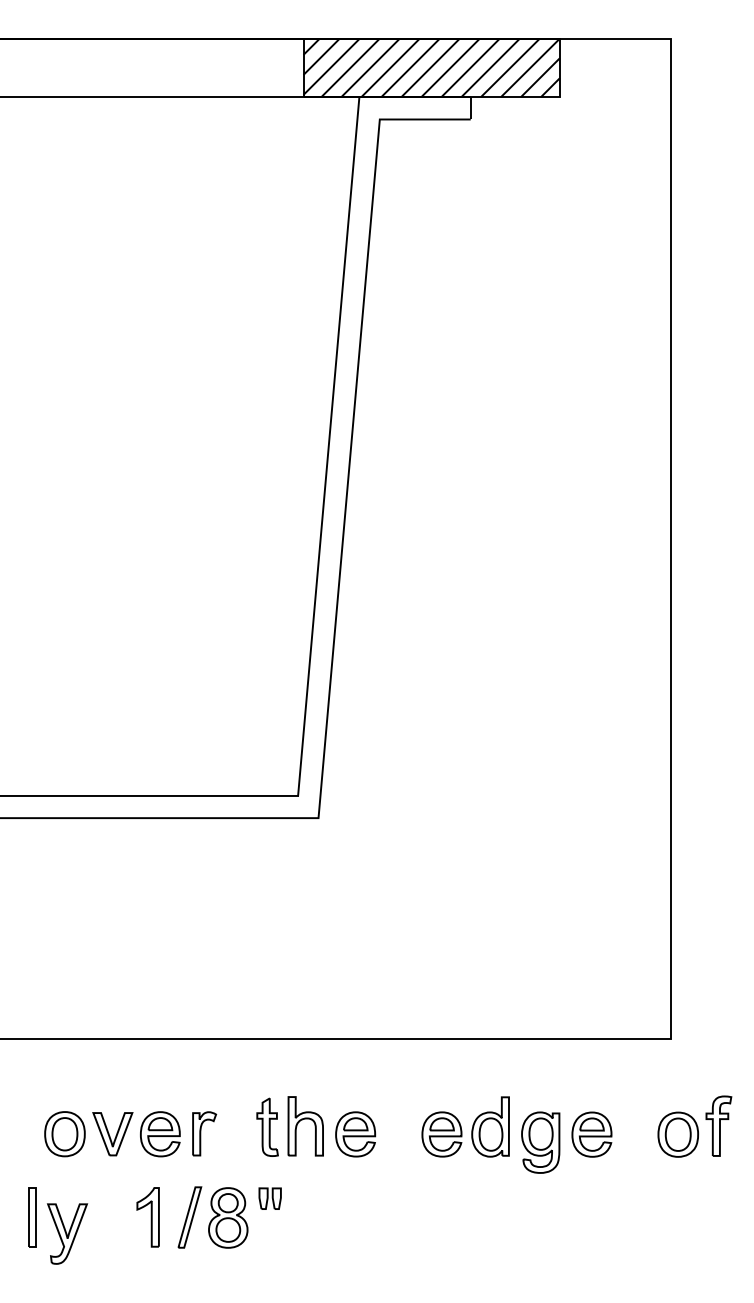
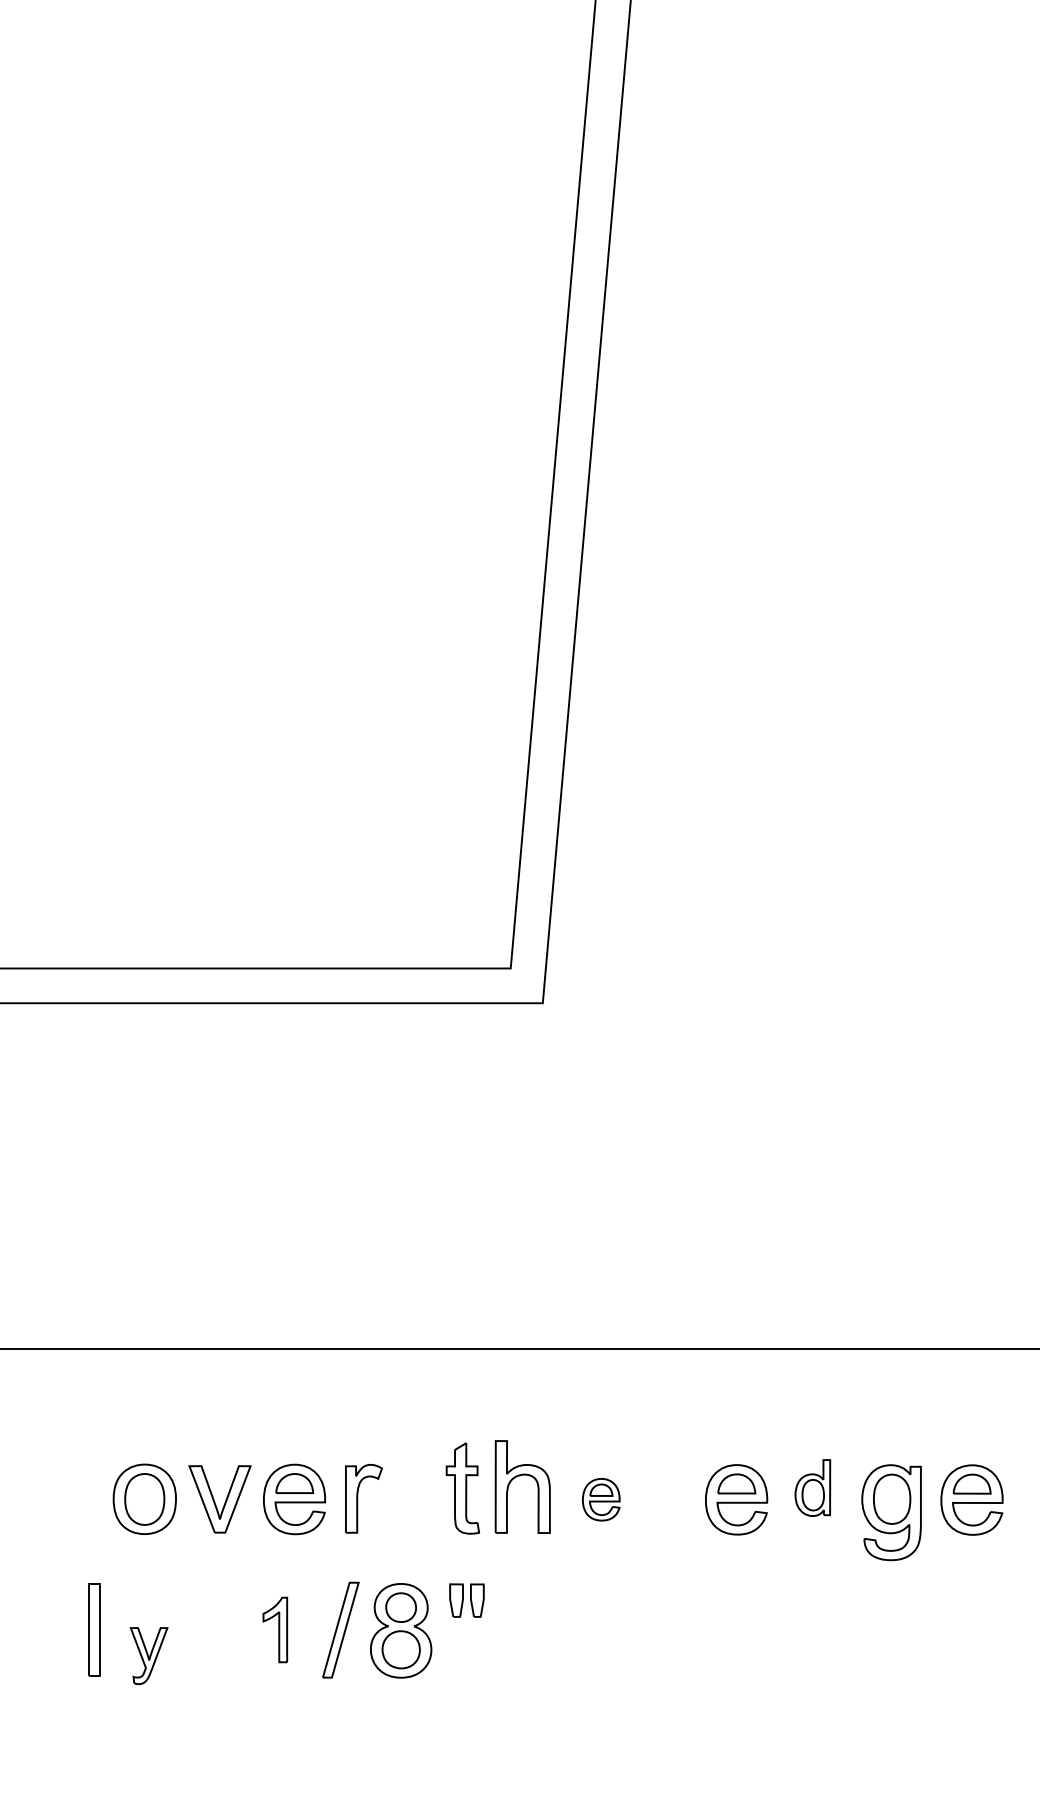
part: (490, 1126) -> (812, 1487), size x0.6
part: (355, 1134) -> (600, 1499), size x0.6
part: (147, 1217) -> (274, 1630), size x0.7
part: (67, 1233) -> (148, 1655), size x0.6

